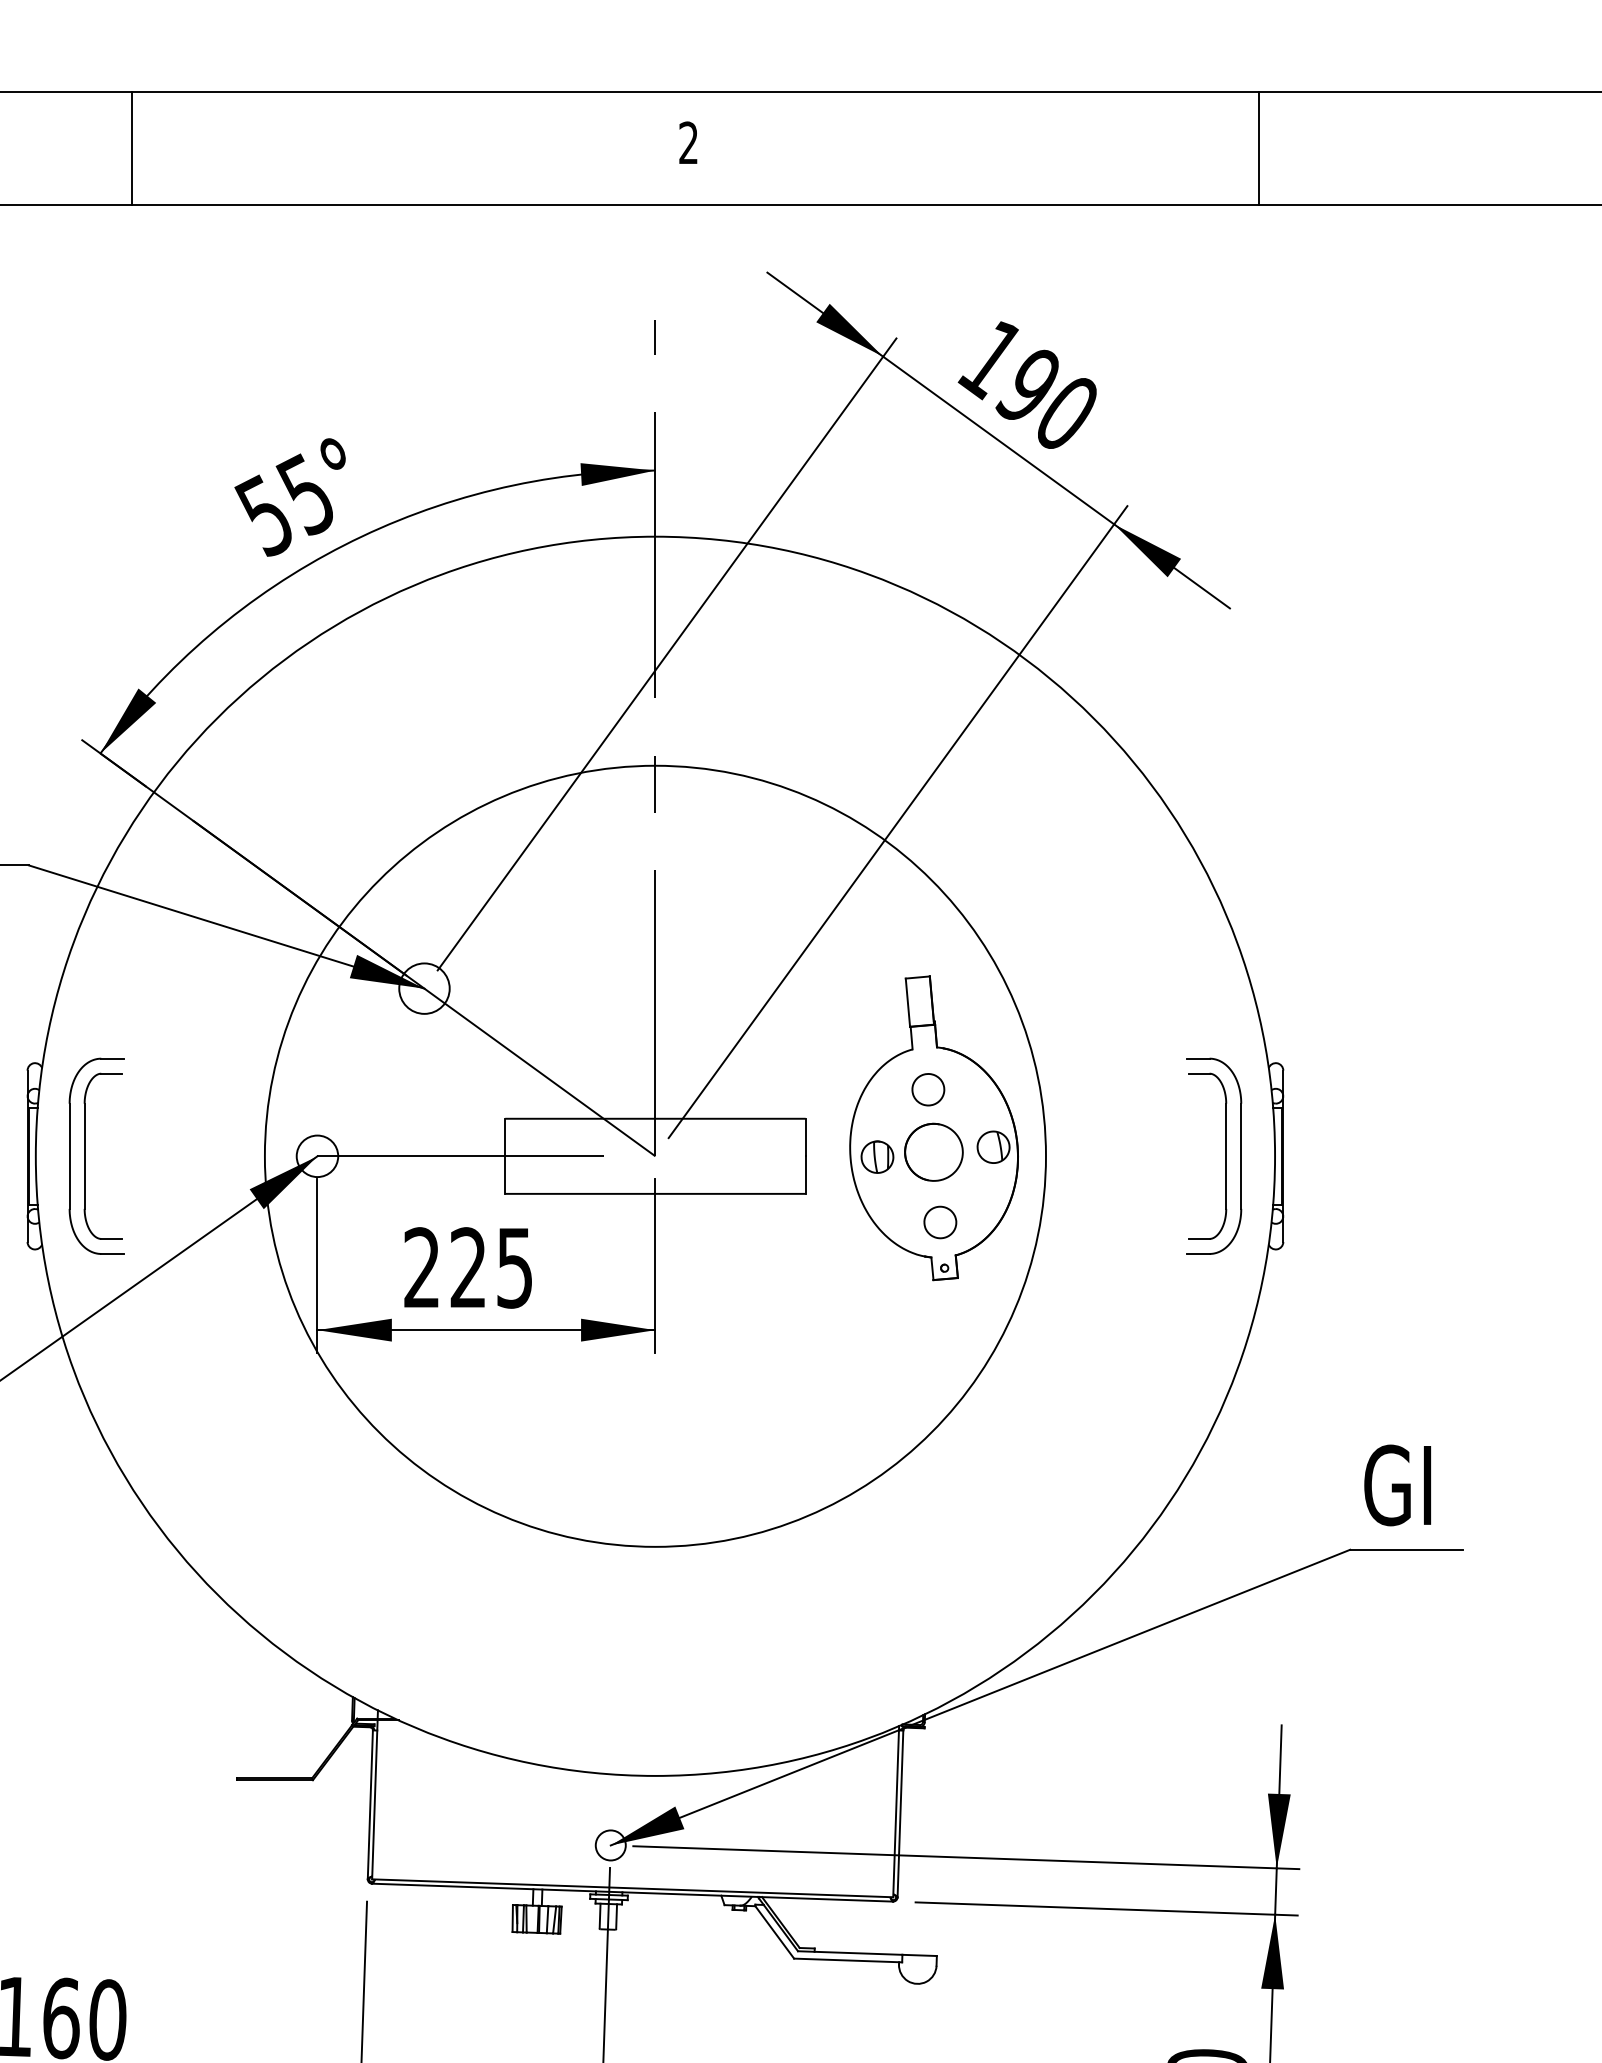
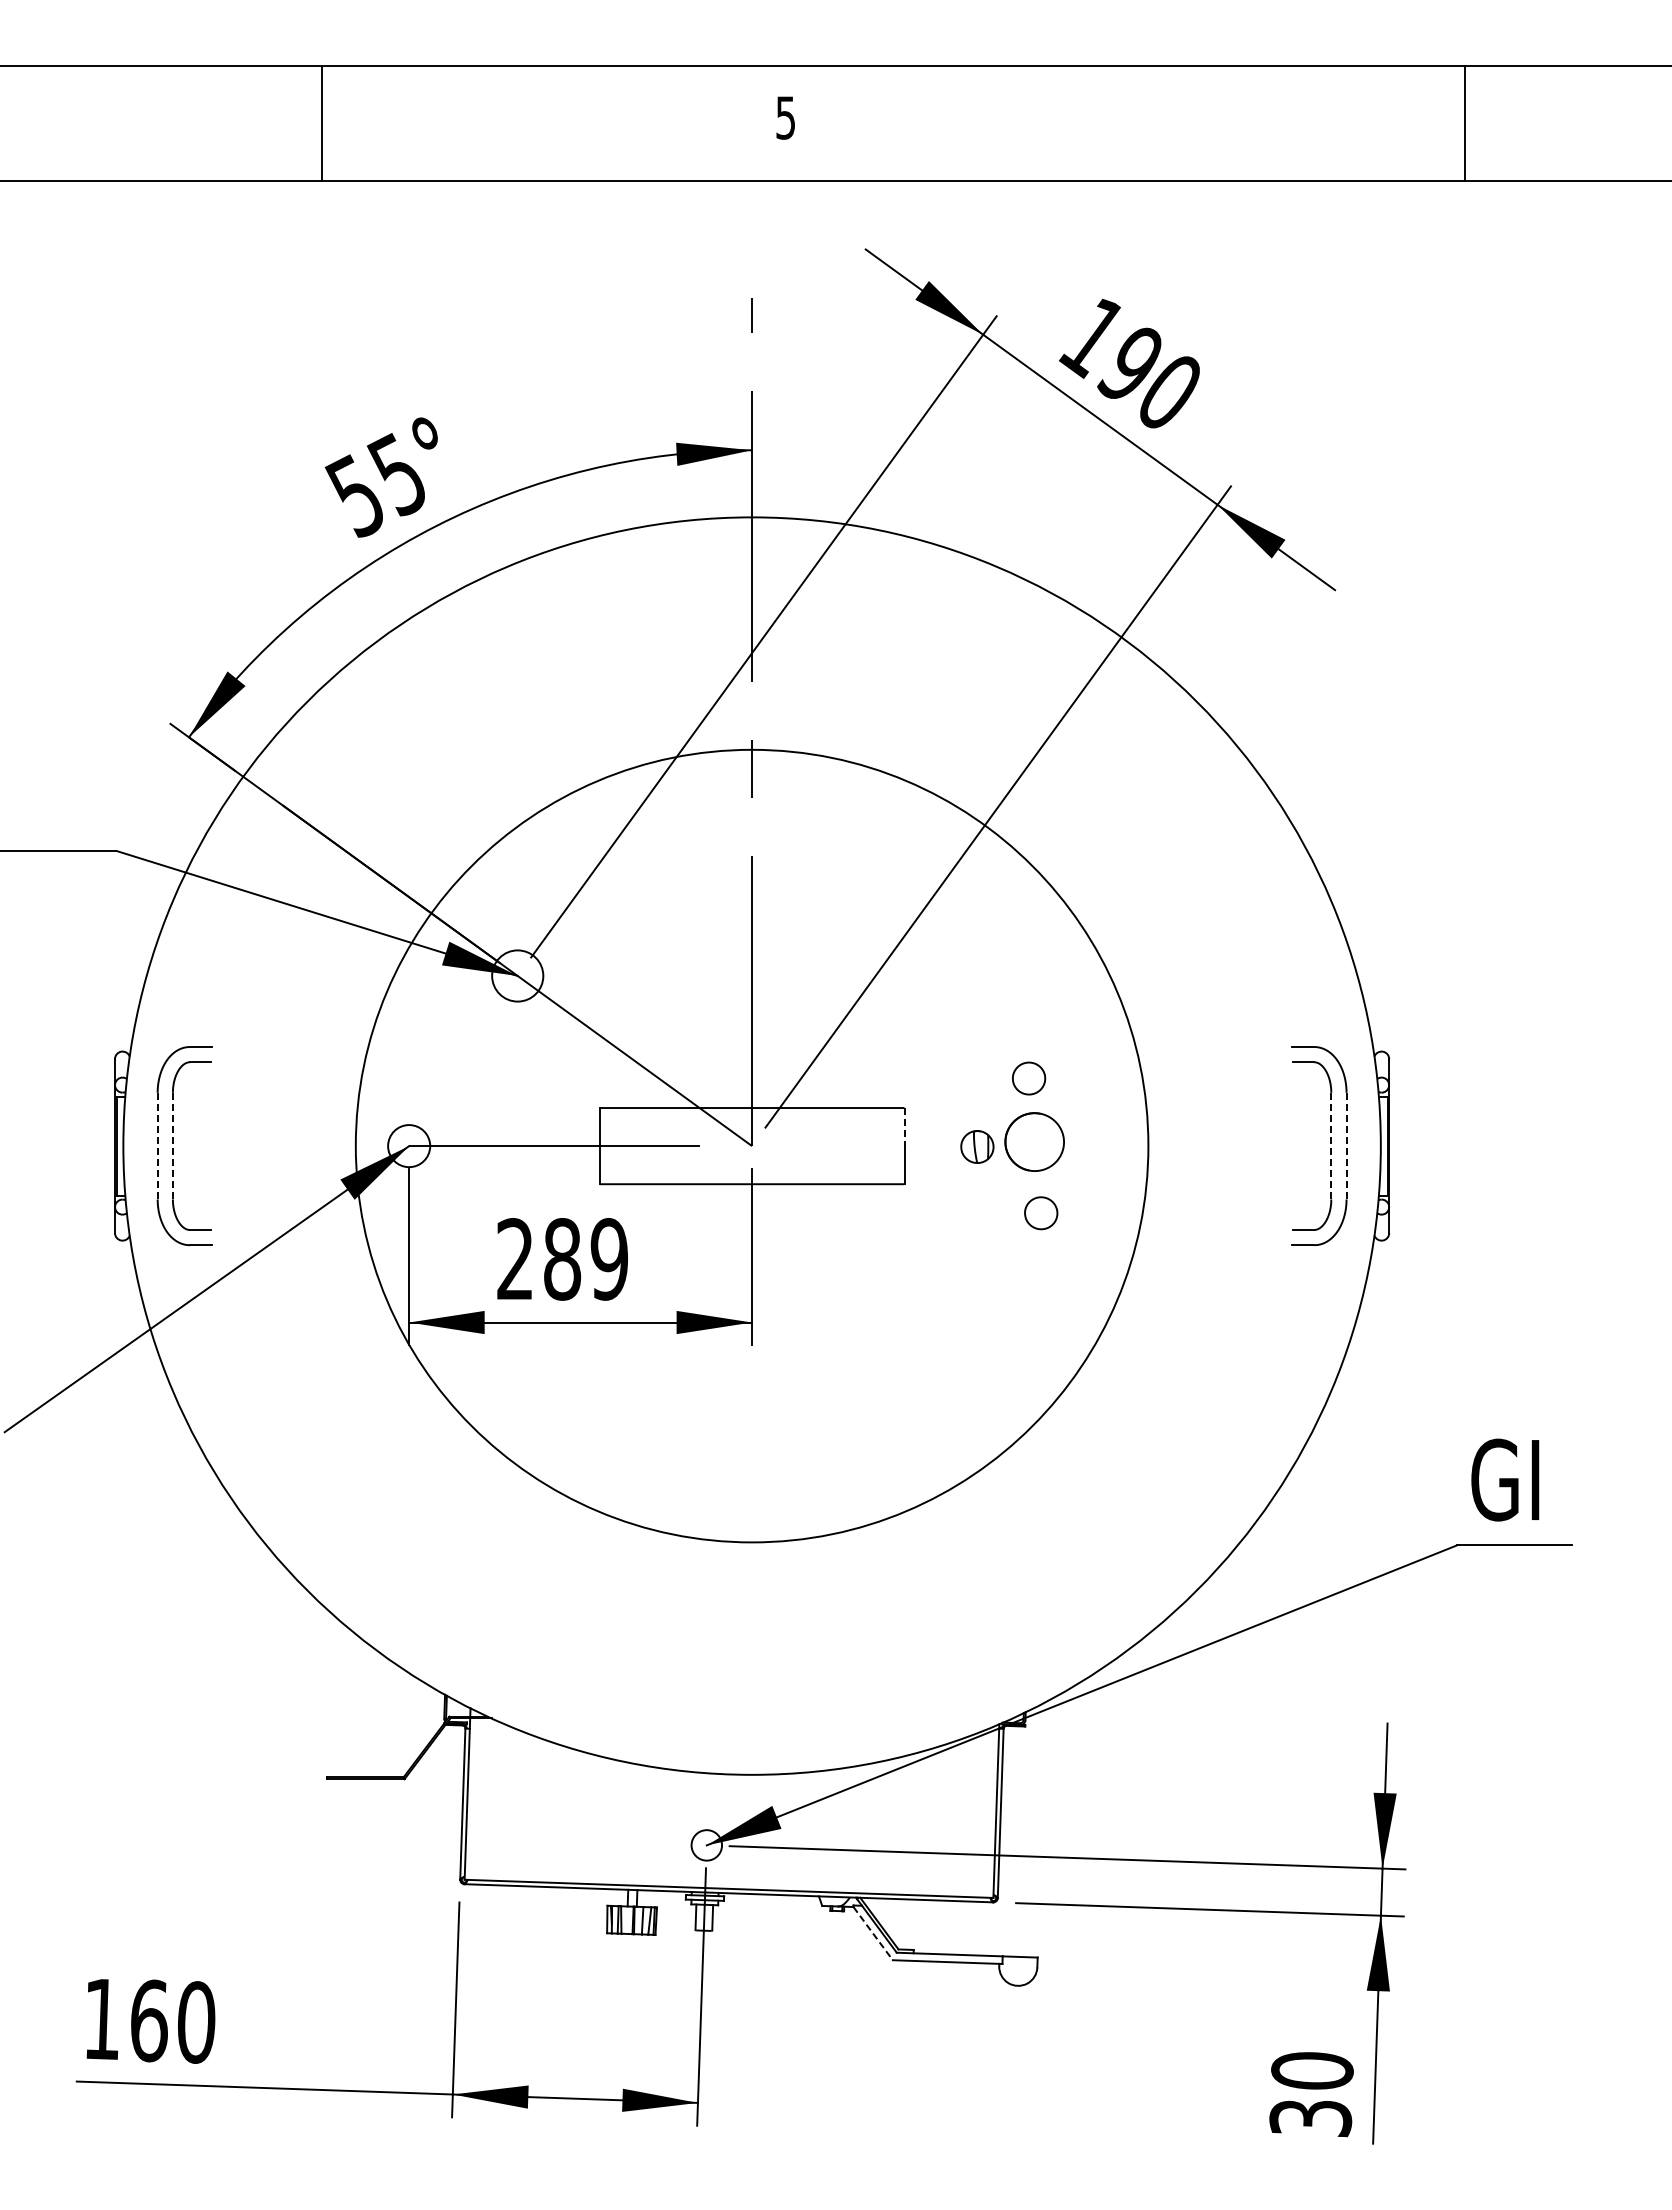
text: (688, 142) -> (785, 117), 2 -> 5
line: (131, 148) -> (321, 123), moved
line: (1258, 148) -> (1465, 123), moved
part: (933, 1128) -> (1034, 1117), removed
line: (805, 1137) -> (904, 1127), solid -> dashed
line: (84, 1155) -> (172, 1145), solid -> dashed
line: (1241, 1155) -> (1346, 1145), solid -> dashed
line: (69, 1156) -> (157, 1146), solid -> dashed
line: (1226, 1156) -> (1331, 1146), solid -> dashed
text: (491, 1268) -> (585, 1259), 225 -> 289
line: (775, 1933) -> (873, 1934), solid -> dashed

